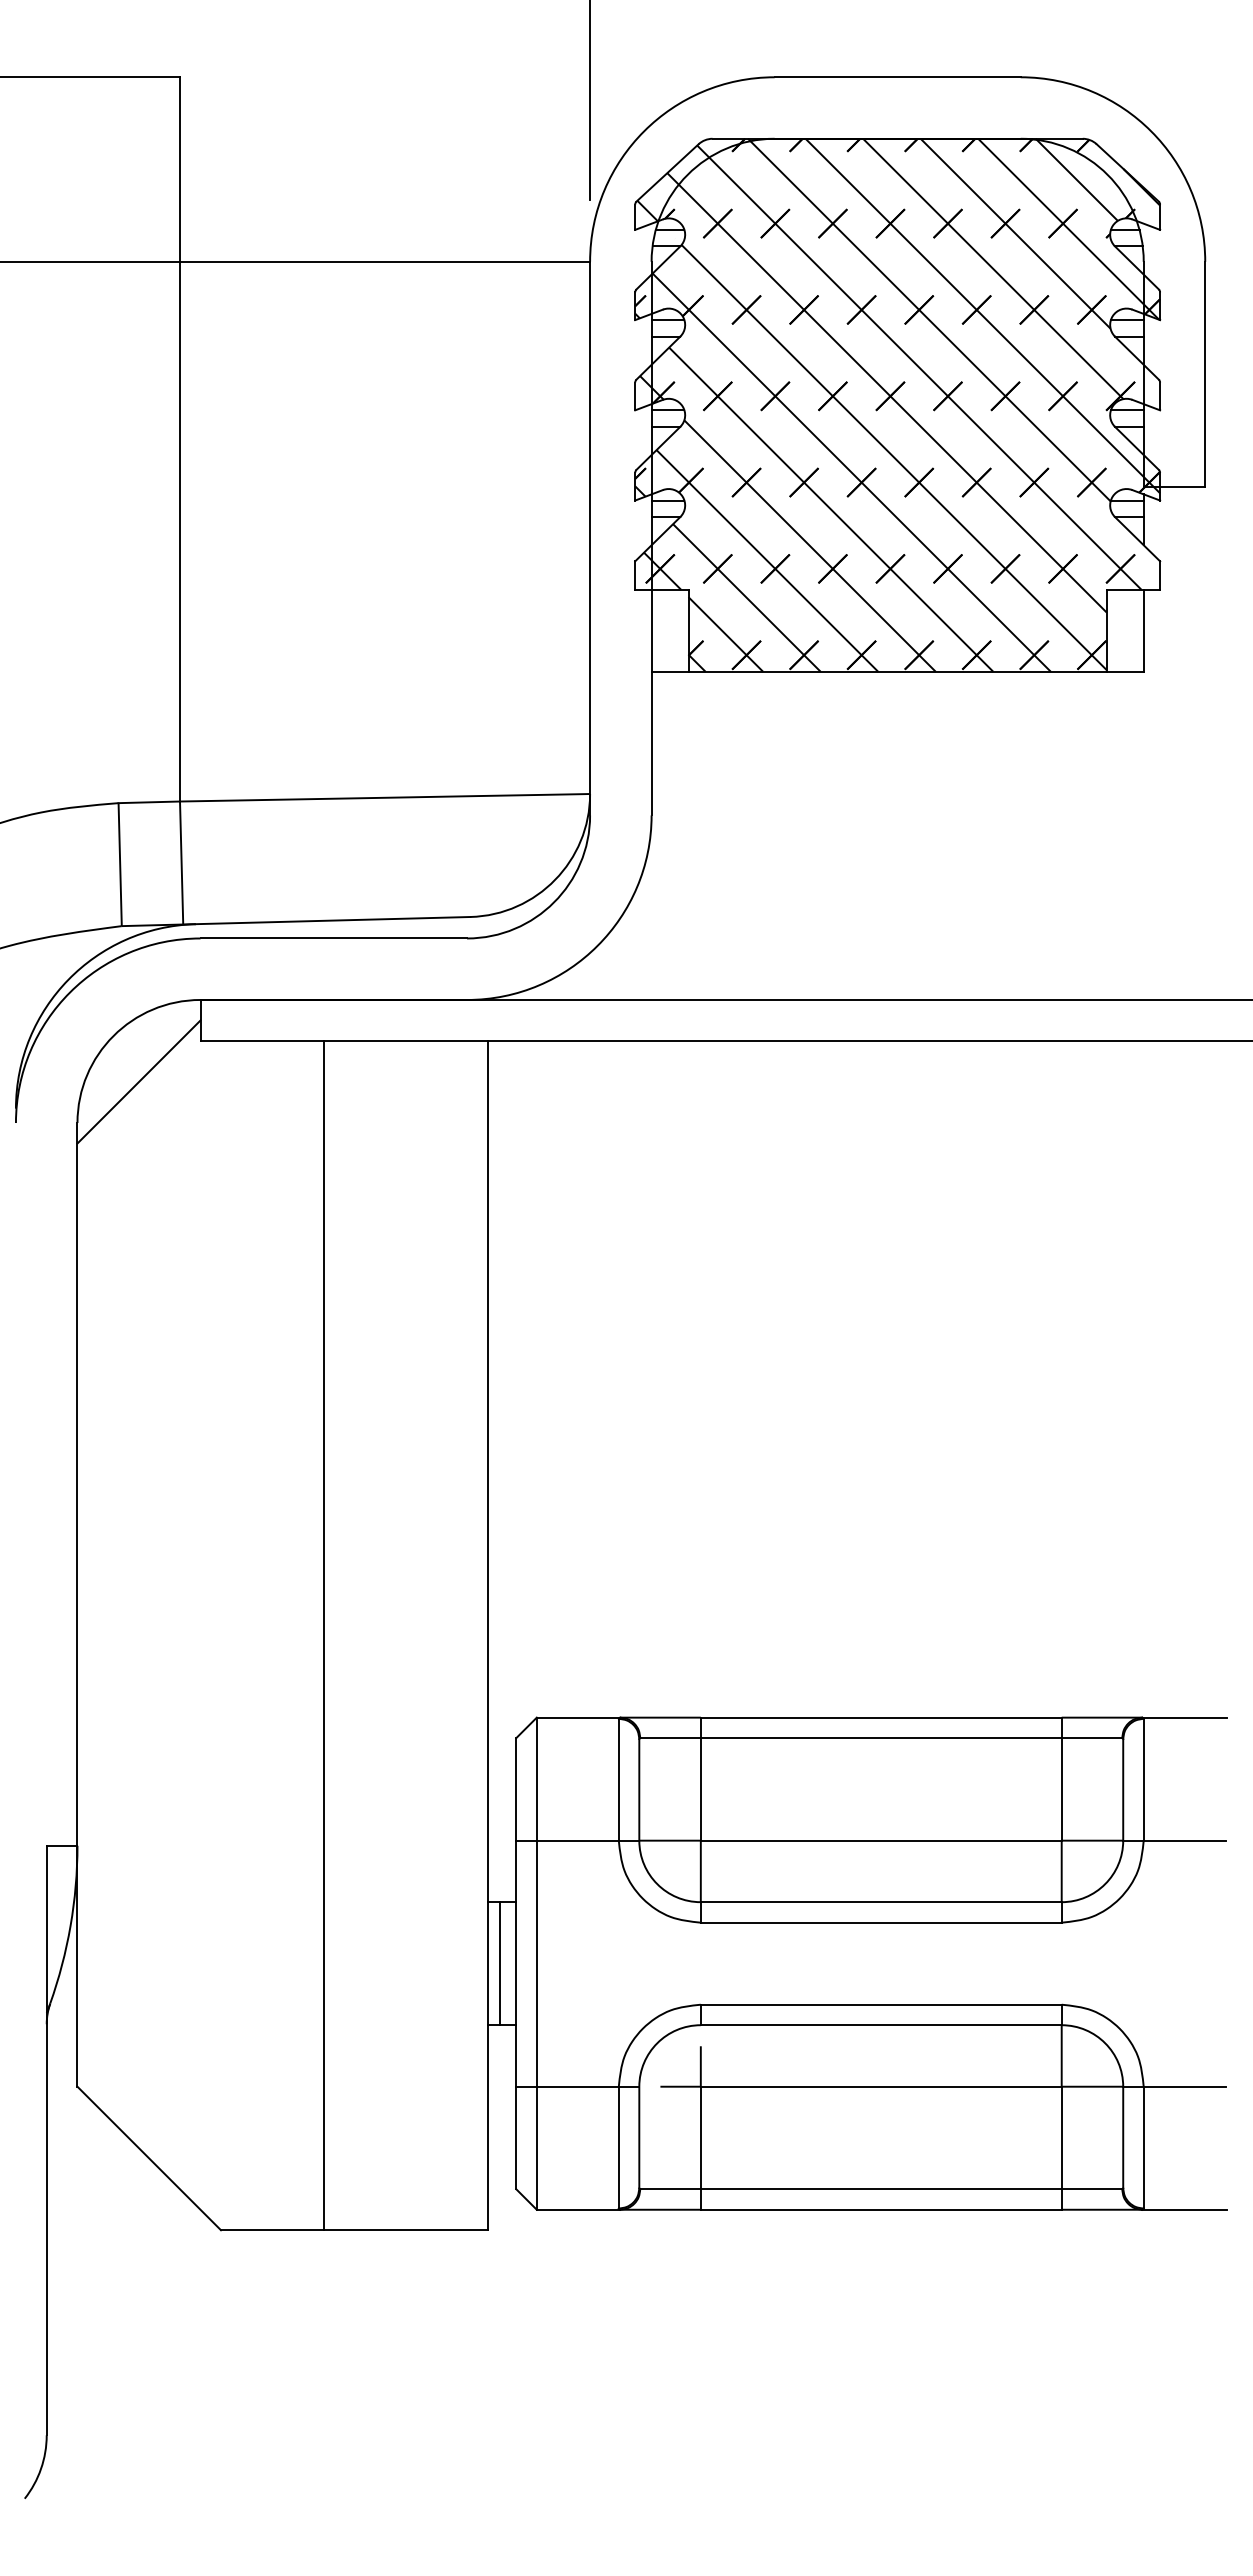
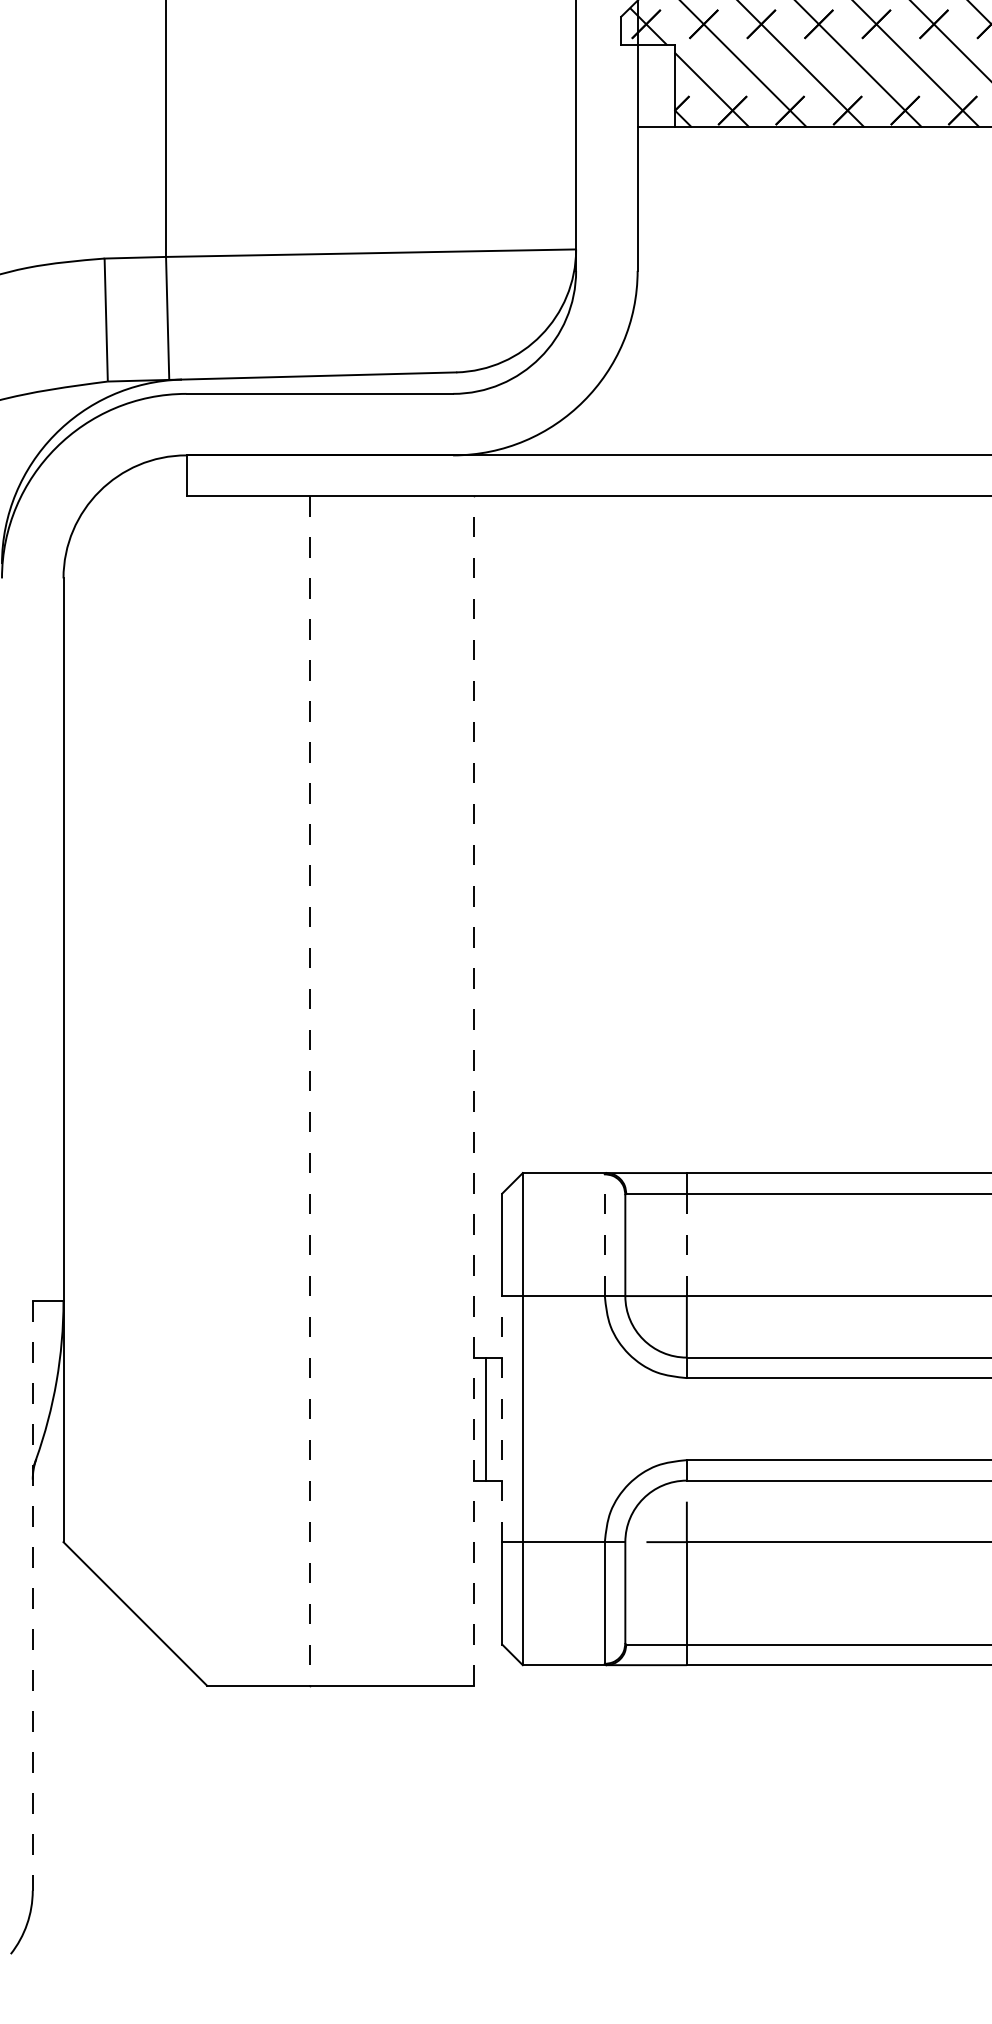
line: (138, 1081) -> (124, 536), removed
line: (323, 1635) -> (309, 1090), solid -> dashed
line: (487, 1635) -> (473, 1090), solid -> dashed
line: (618, 1779) -> (604, 1234), solid -> dashed
line: (700, 1789) -> (686, 1244), solid -> dashed
line: (516, 1963) -> (502, 1418), solid -> dashed
line: (46, 2140) -> (32, 1595), solid -> dashed

